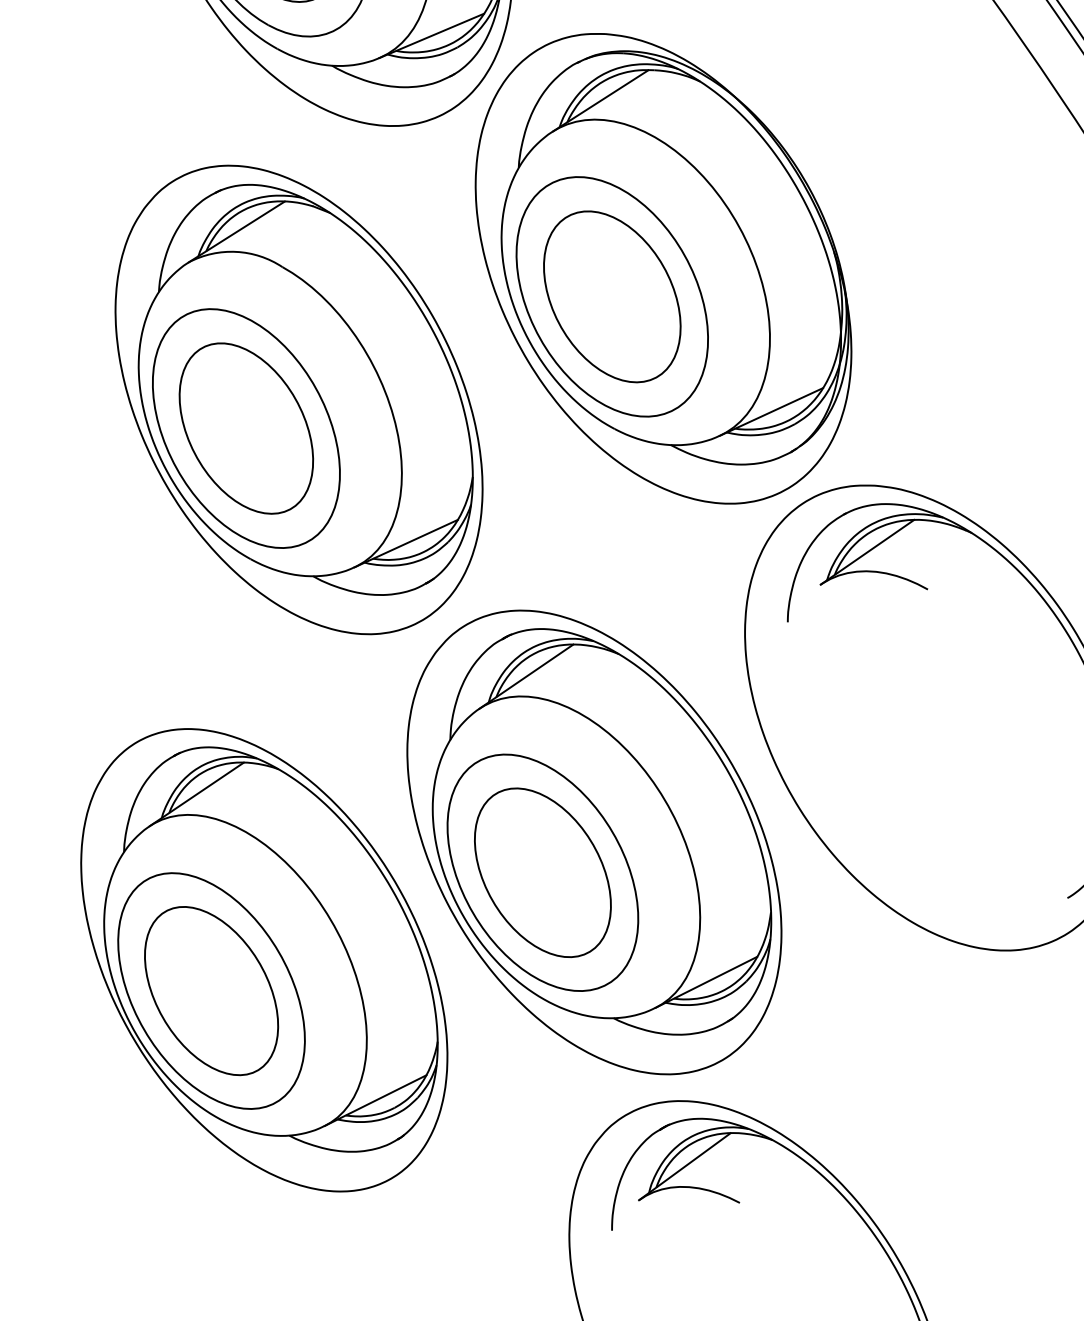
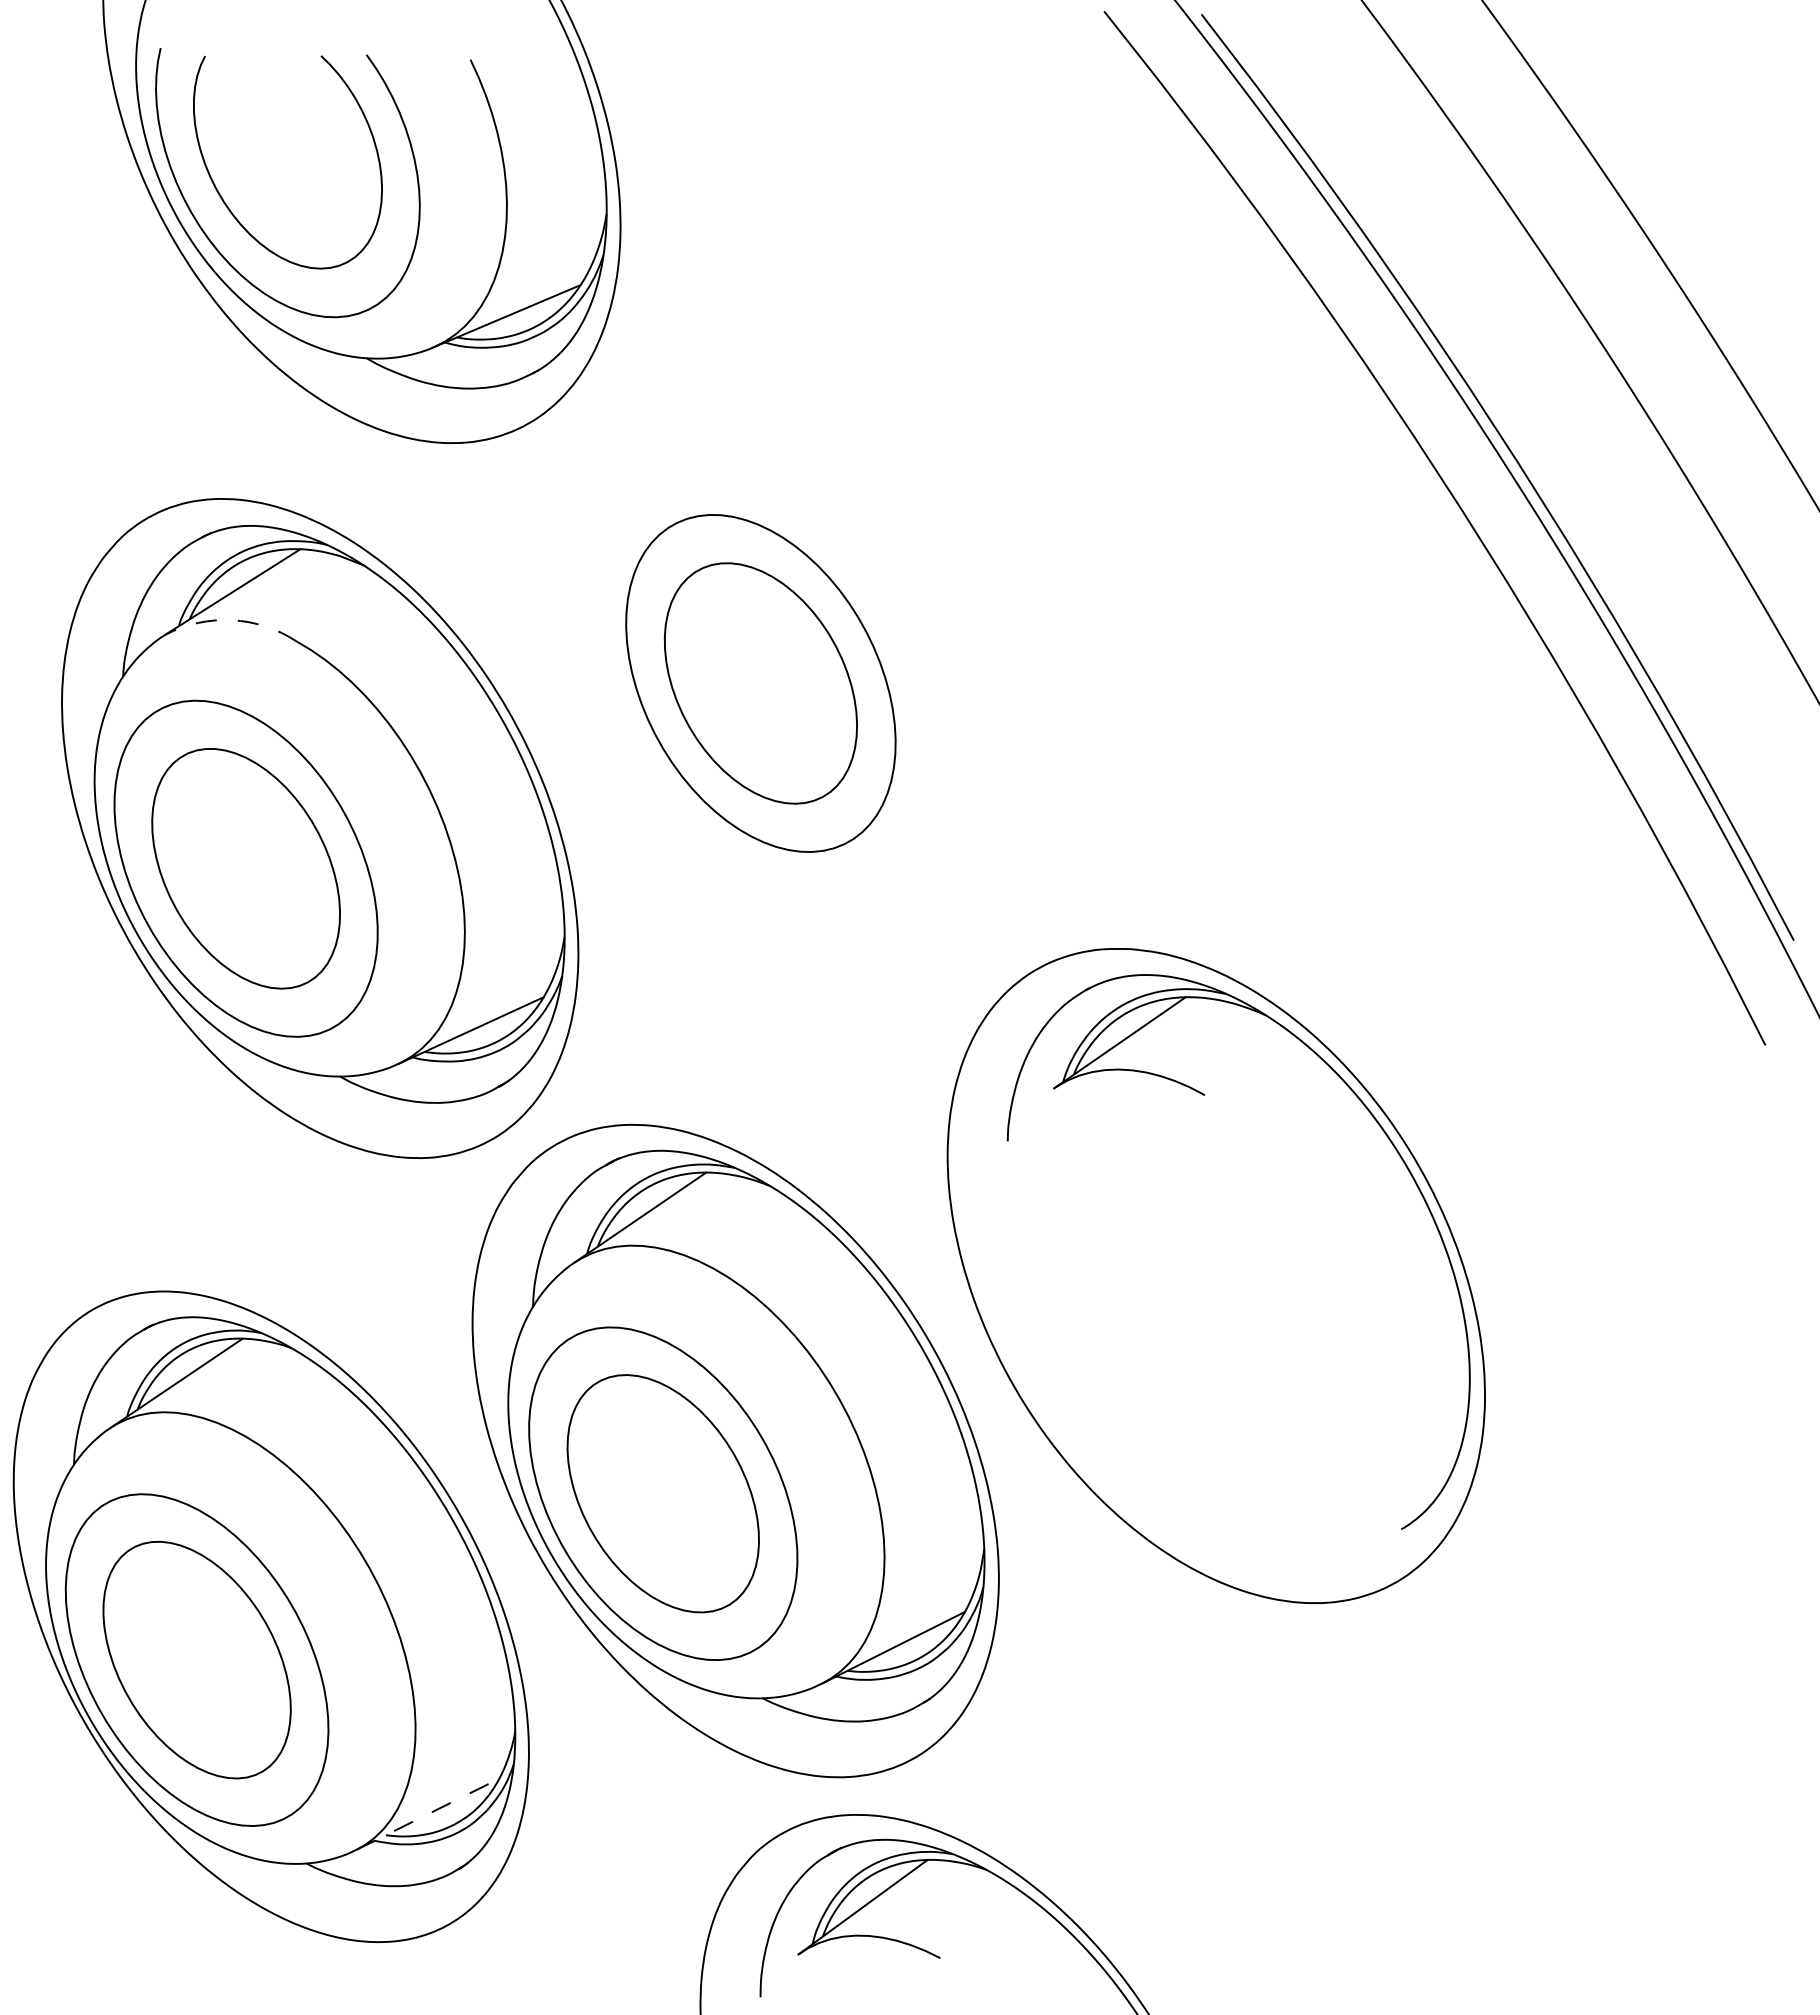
arc: (236, 252) -> (232, 620), solid -> dashed
part: (663, 268) -> (832, 643), removed
line: (375, 1100) -> (427, 1814), solid -> dashed

